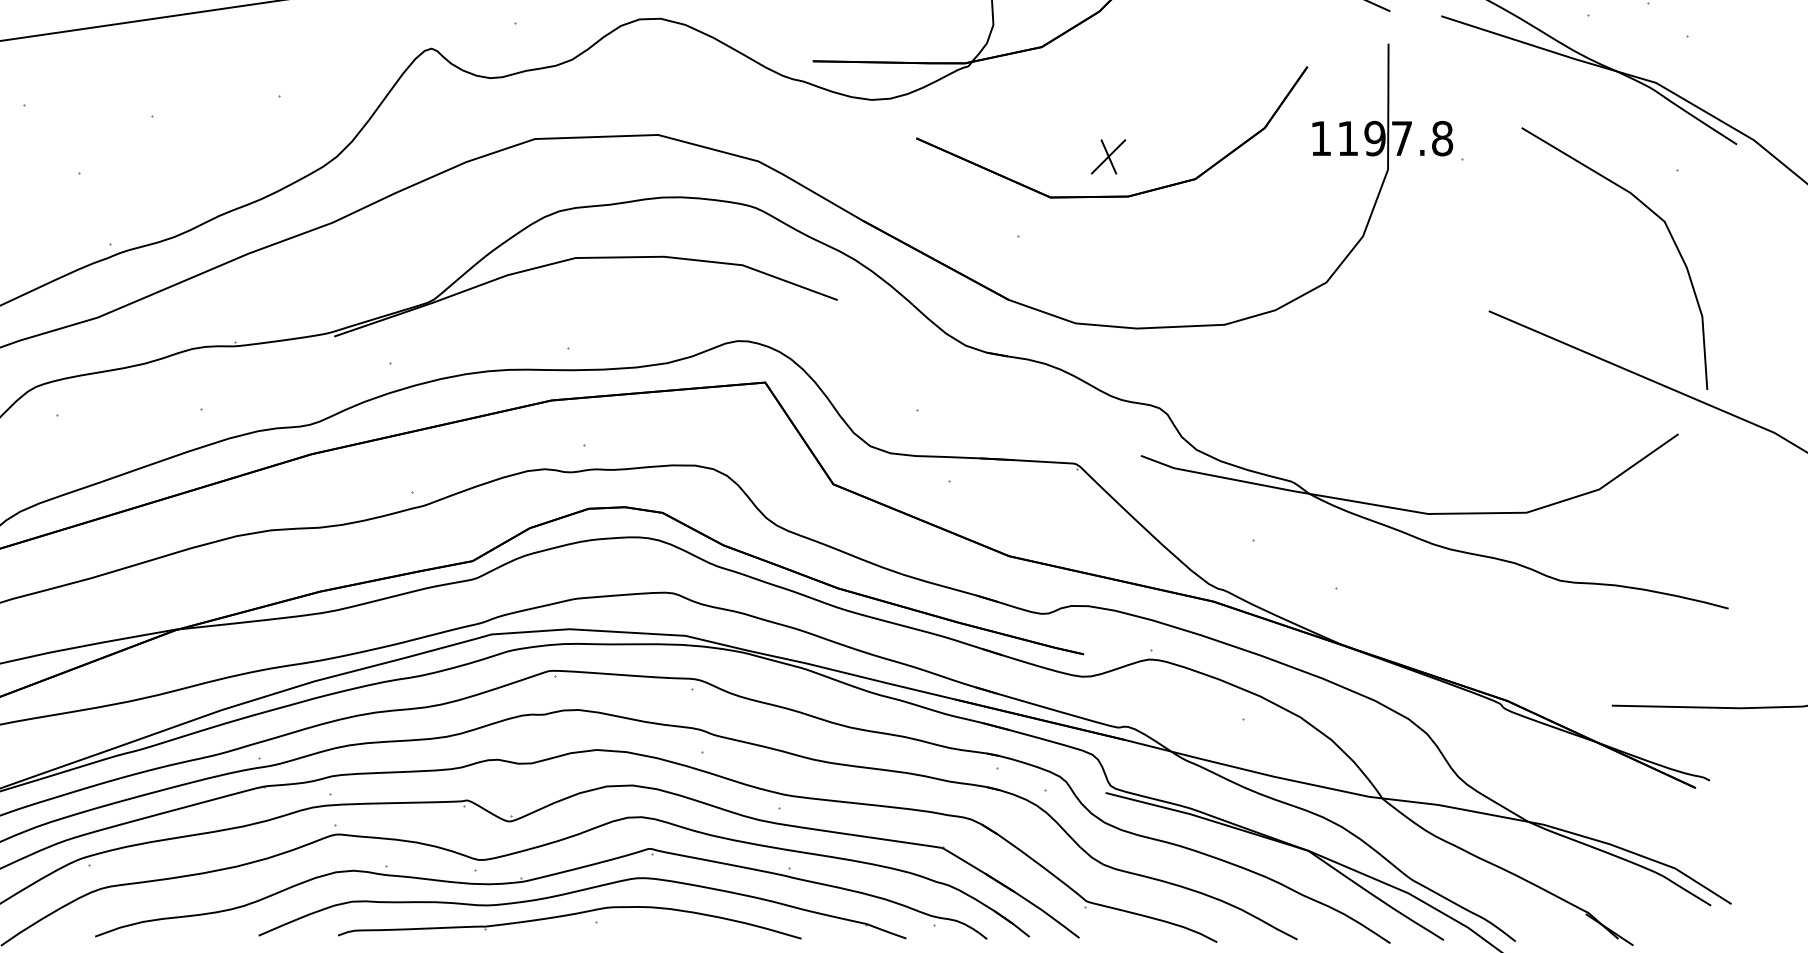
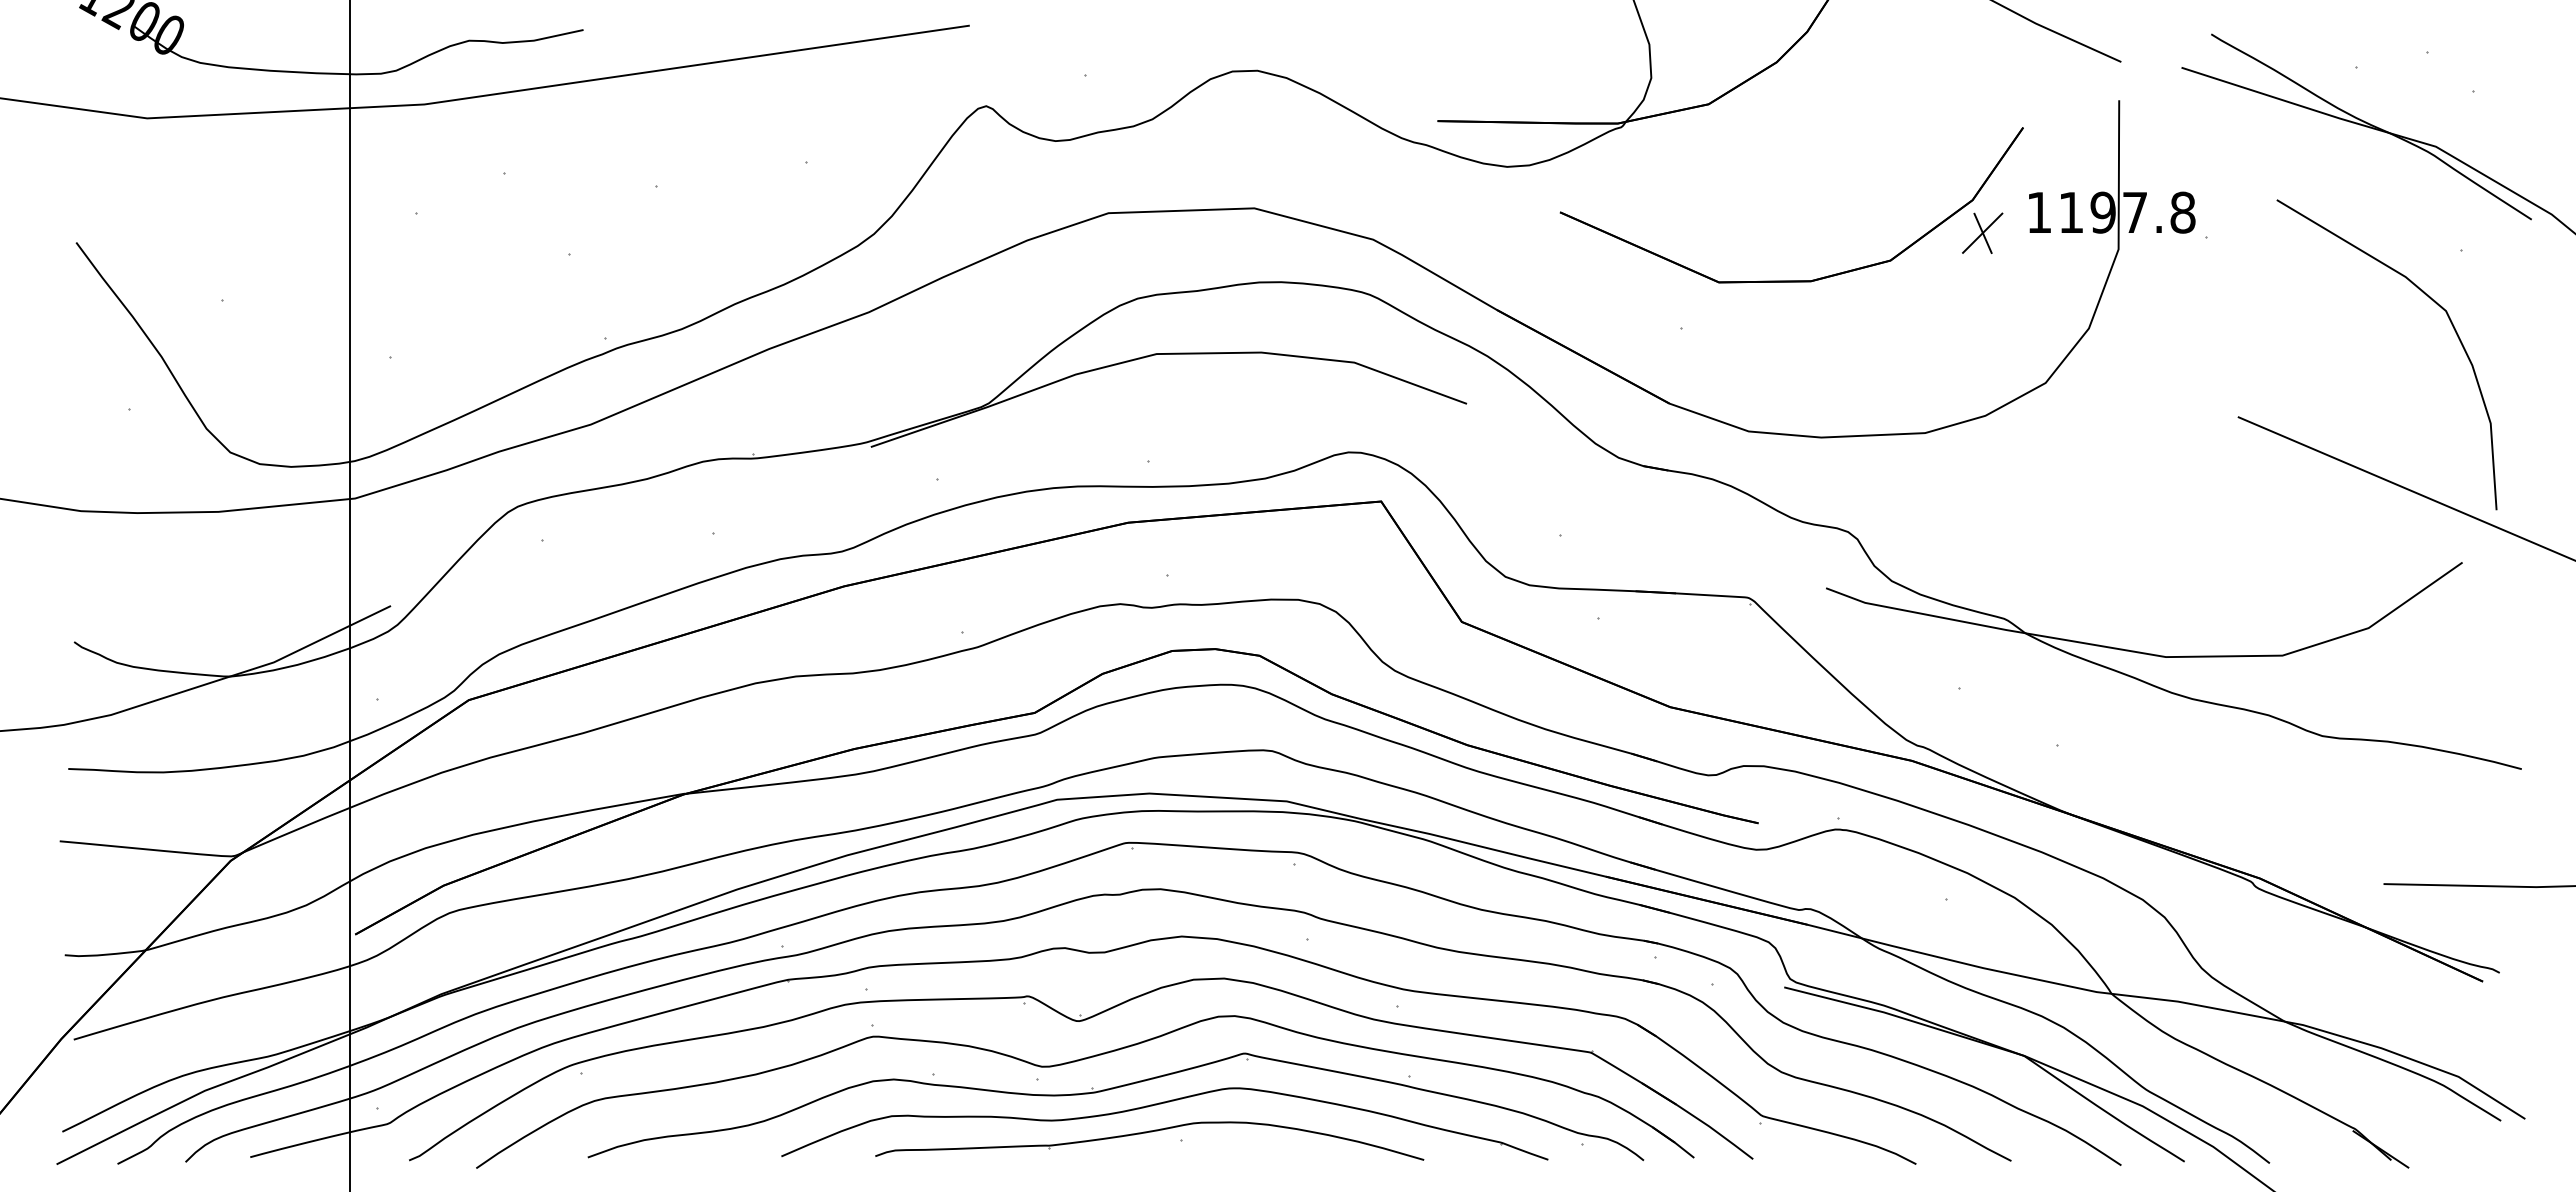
part: (1108, 156) -> (1982, 232), moved

